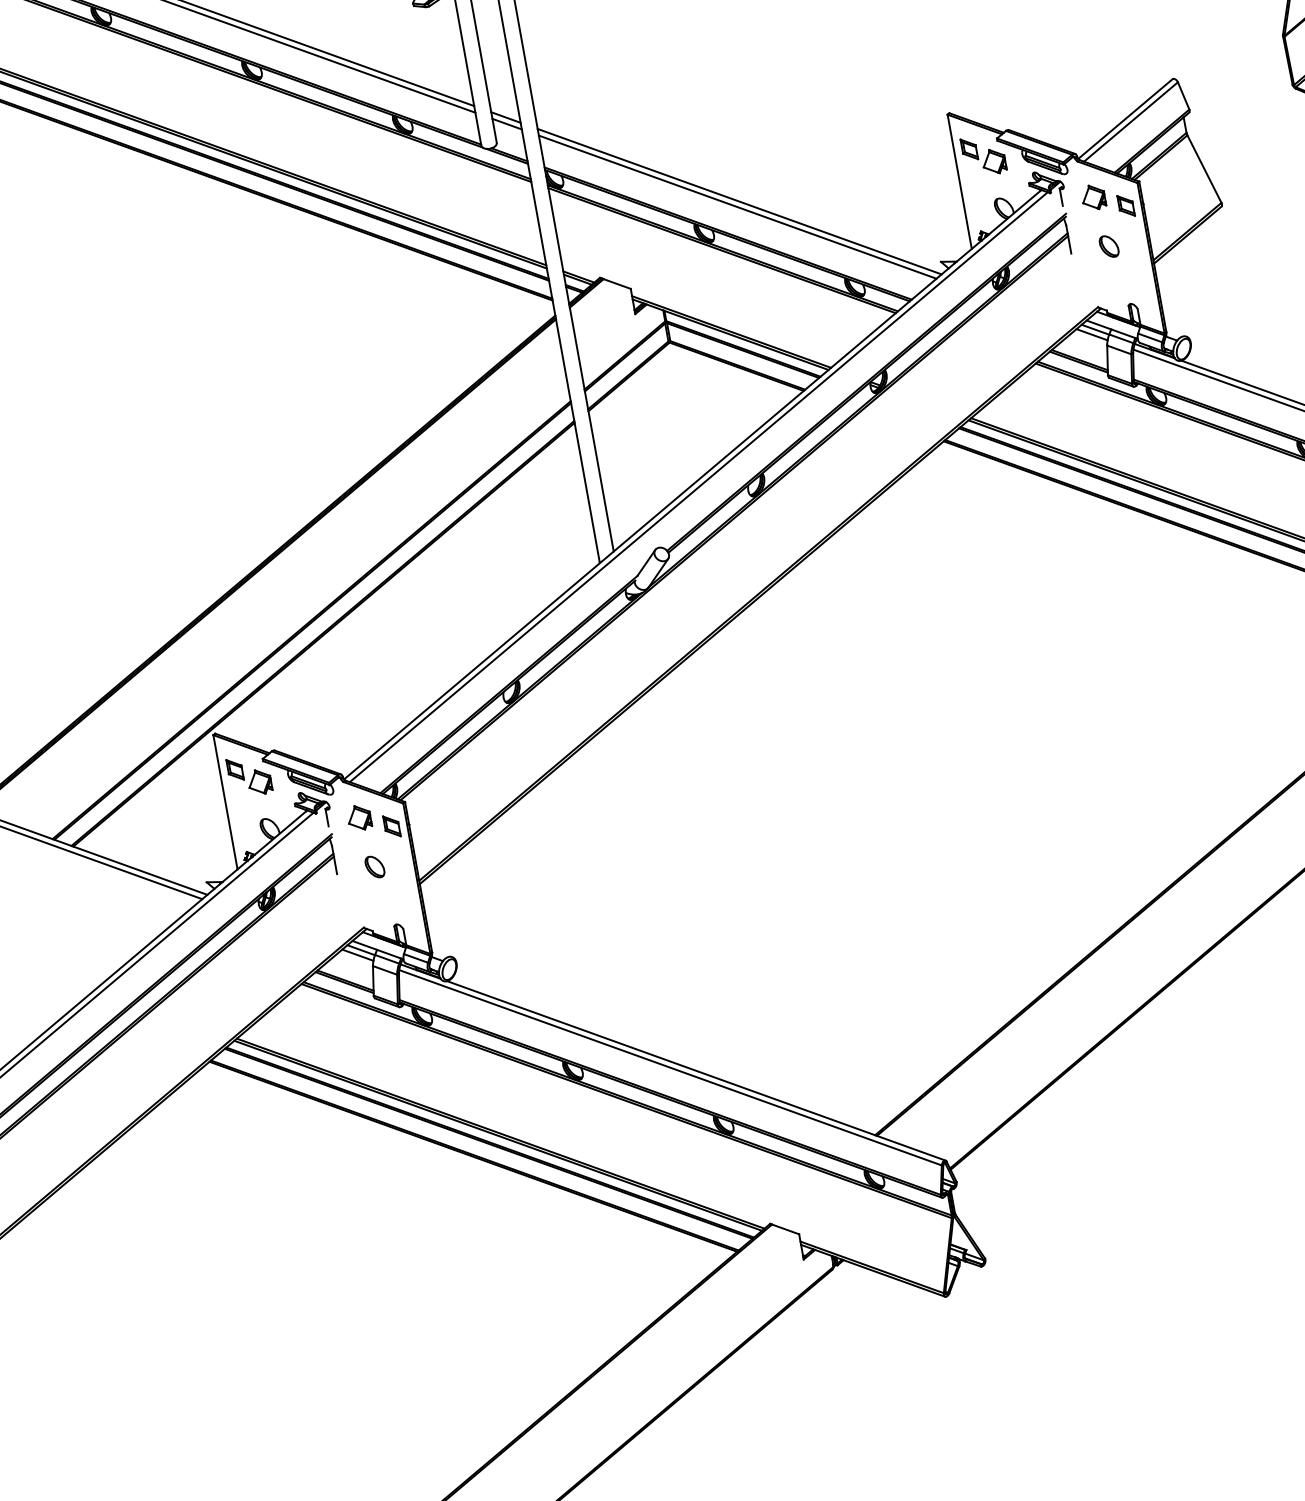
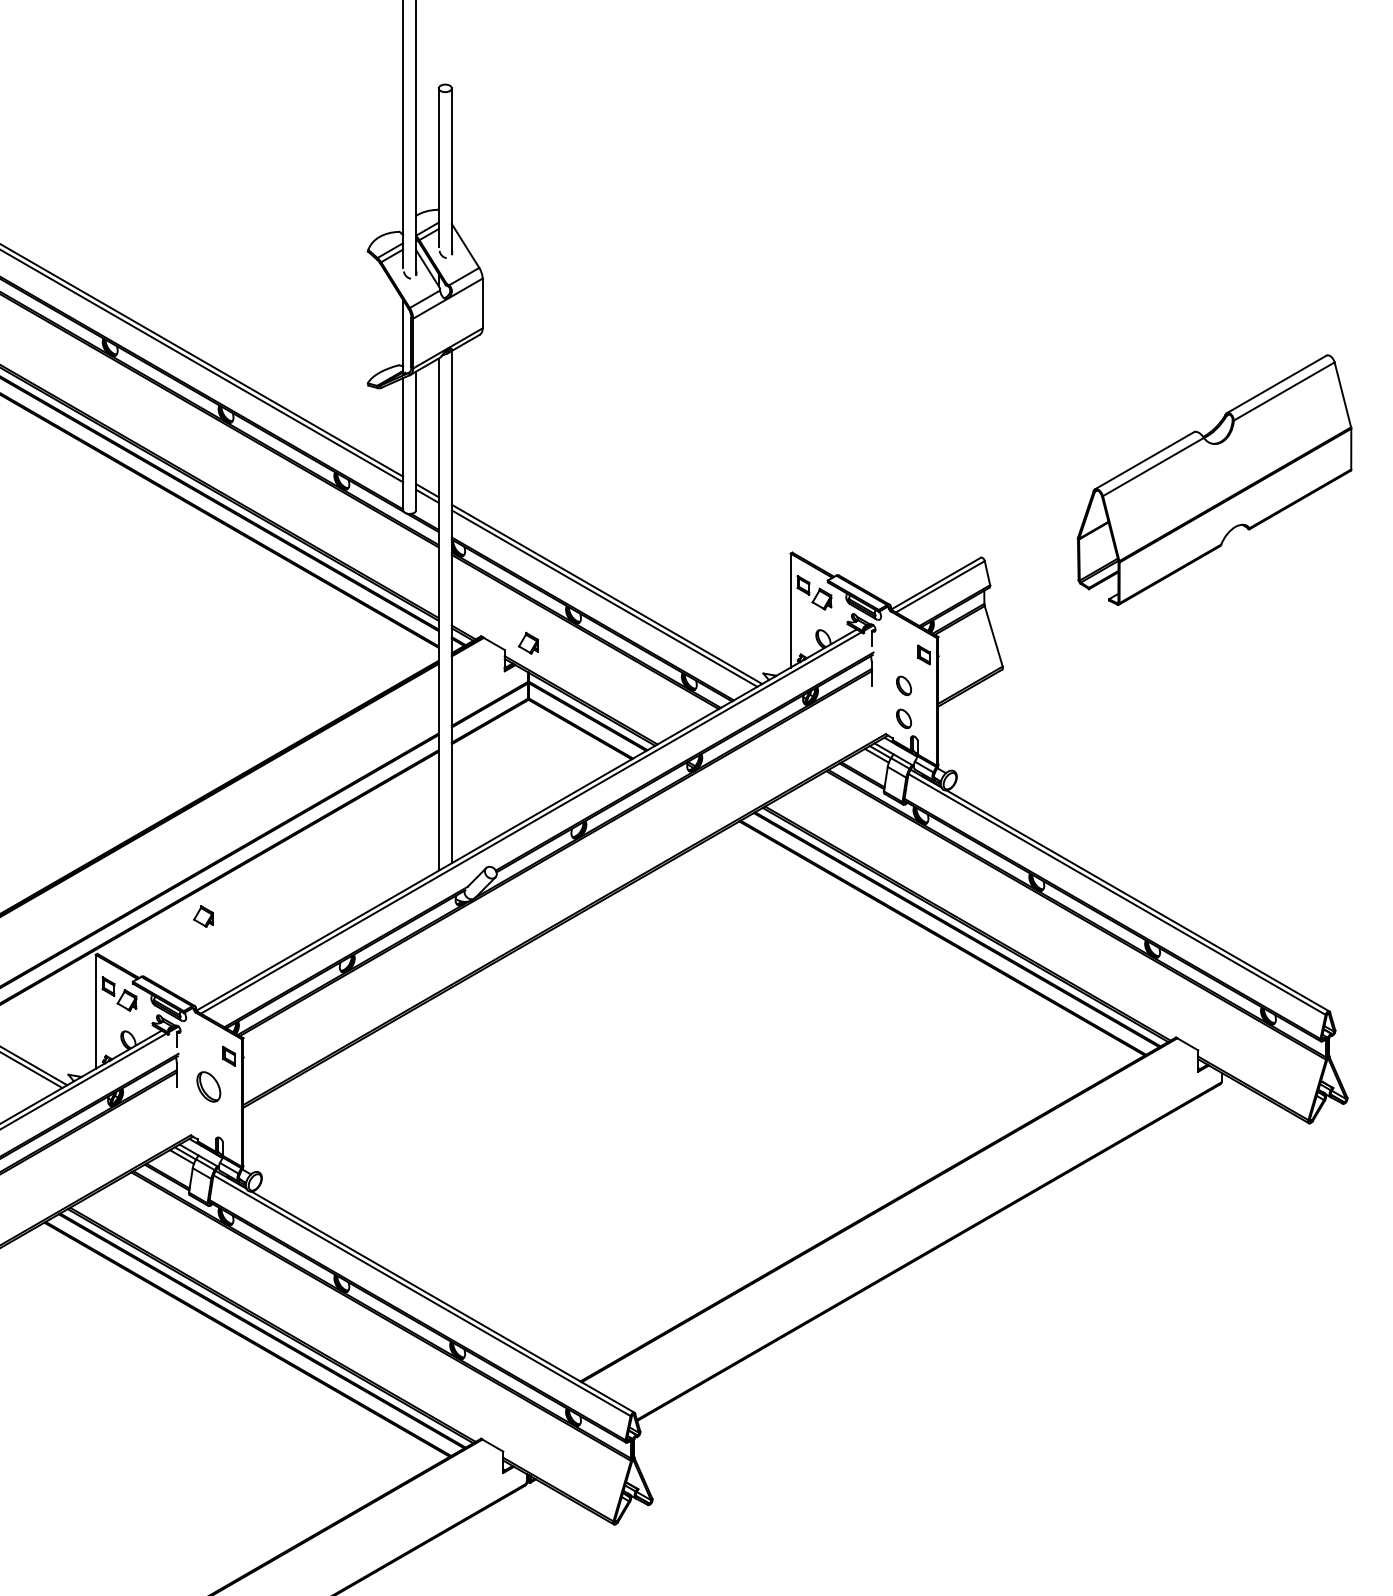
part: (1093, 197) -> (528, 643), moved
part: (1115, 285) -> (903, 718), added
part: (359, 817) -> (203, 916), moved
part: (375, 867) -> (209, 1087), size x1.6

